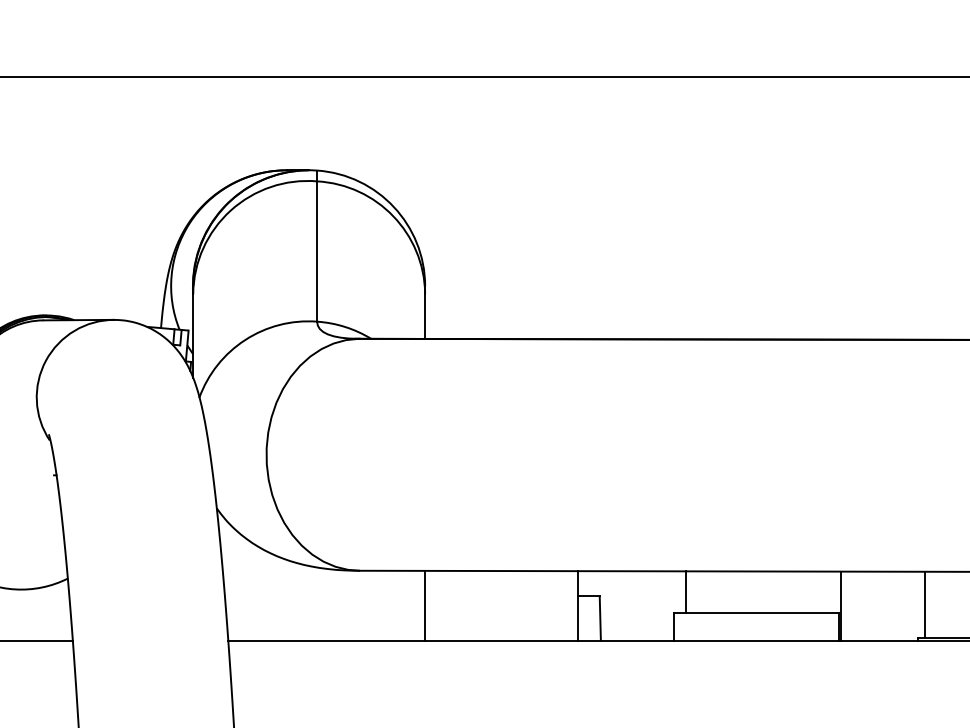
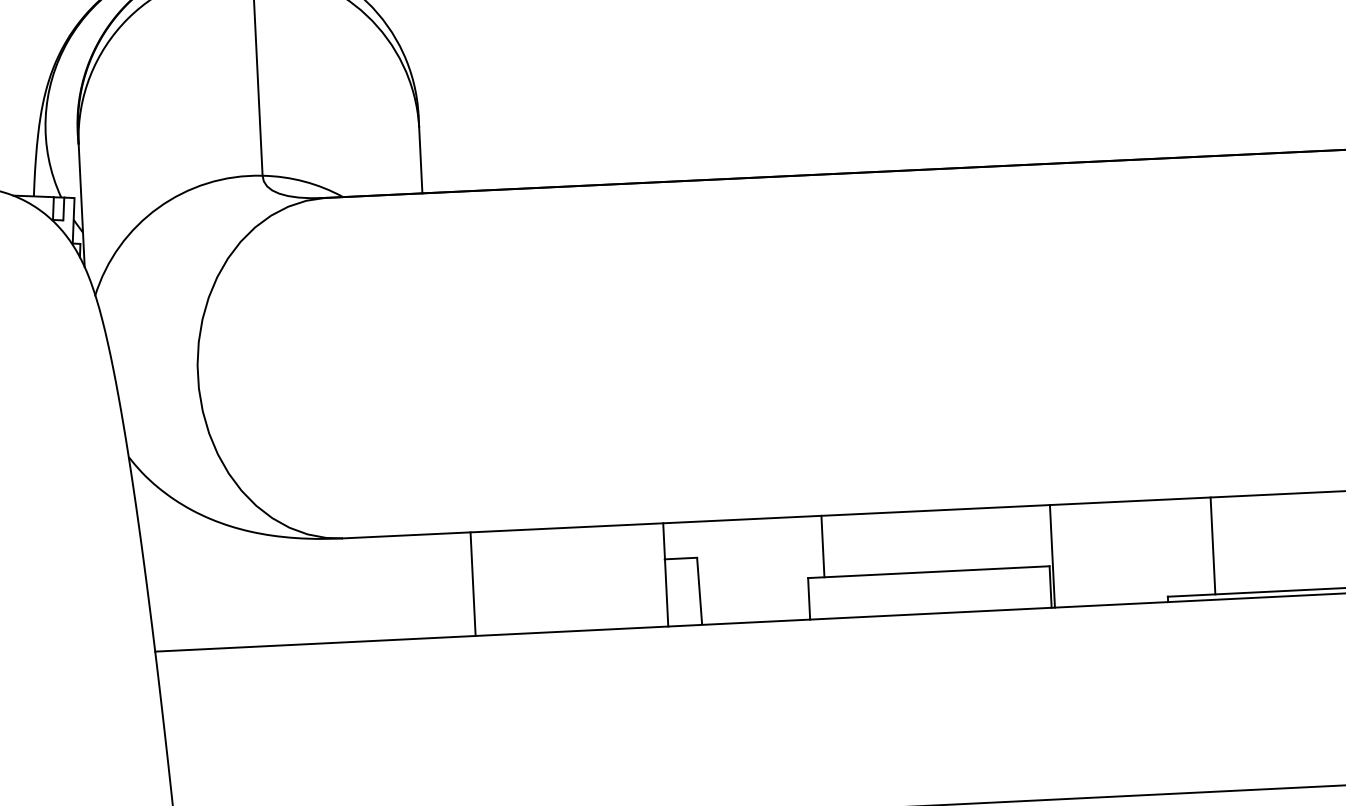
line: (924, 604) -> (1212, 545), moved
line: (424, 605) -> (472, 583), moved

